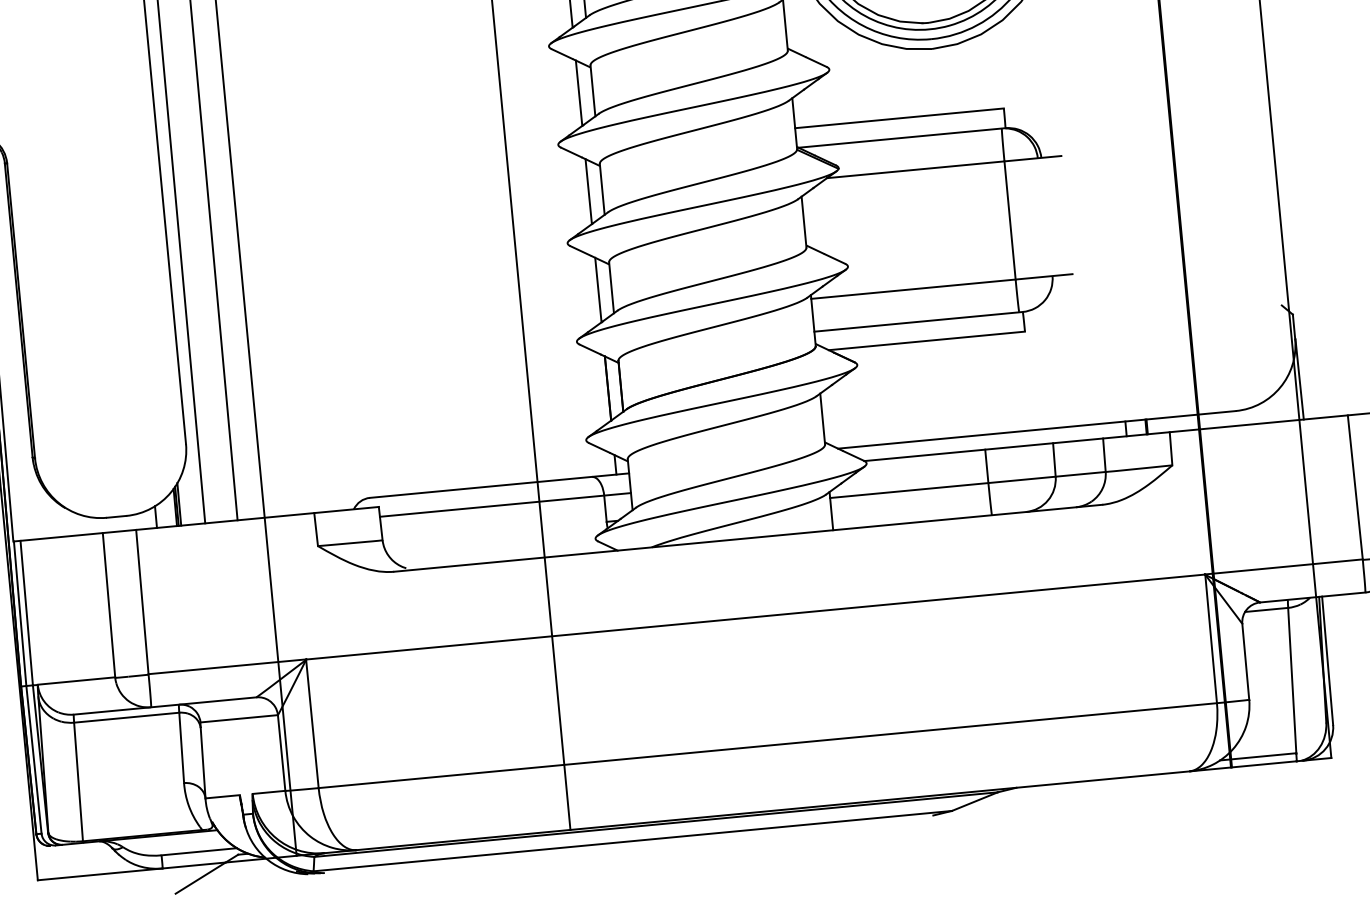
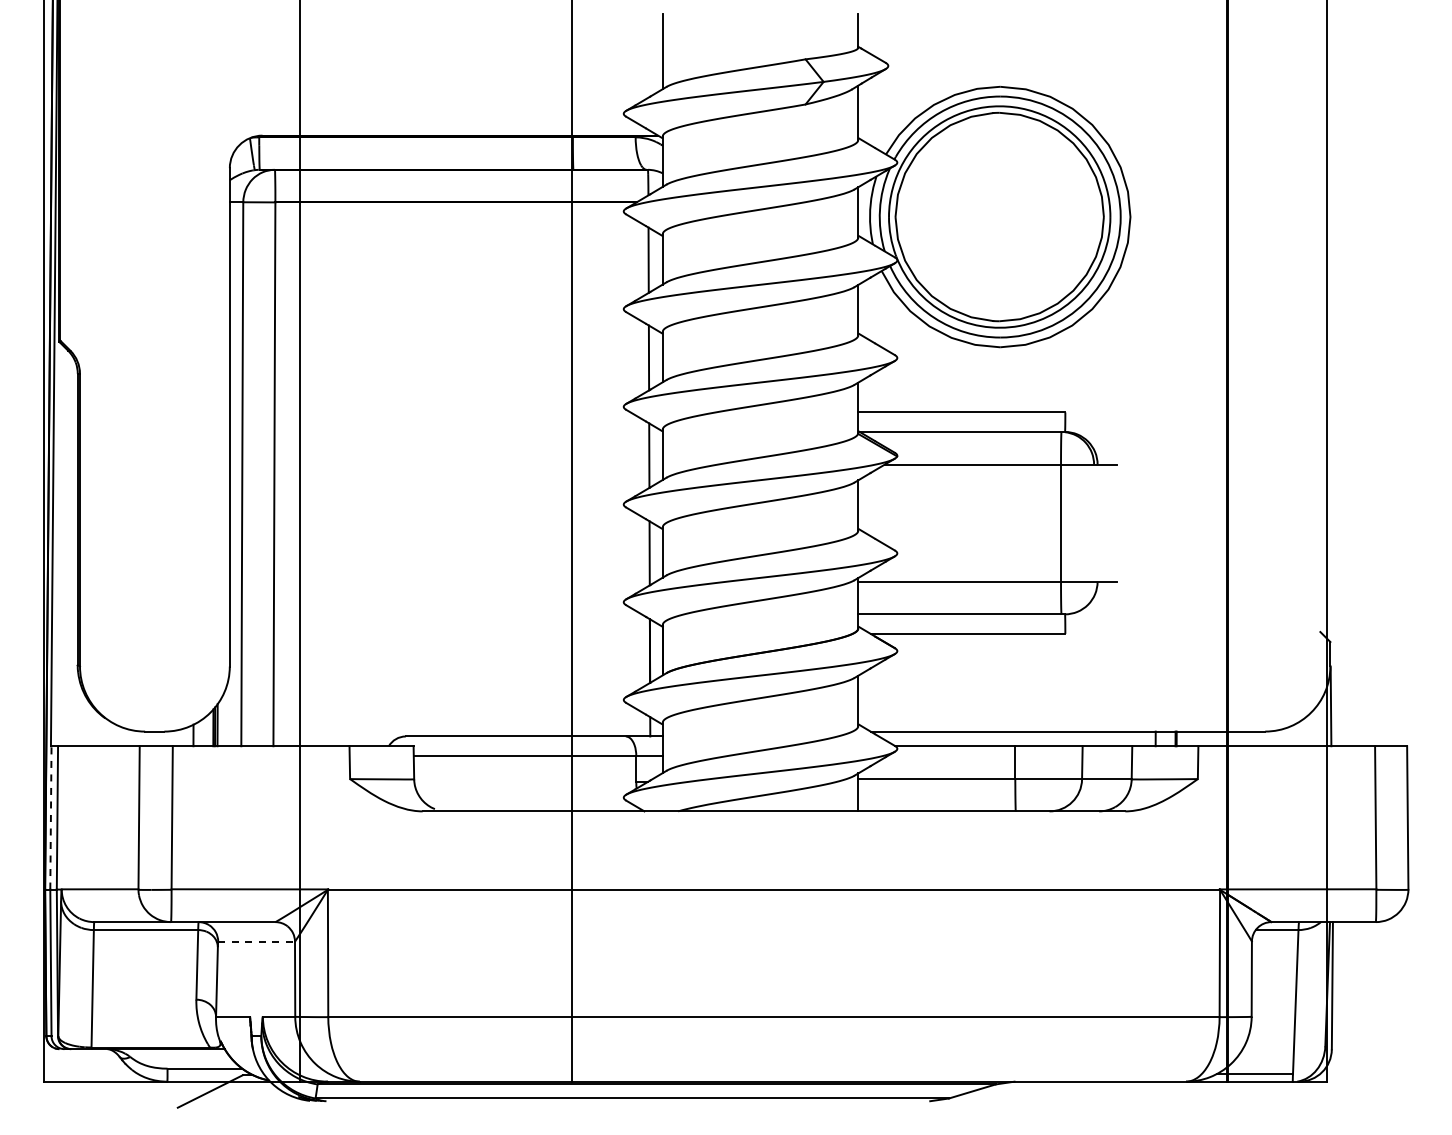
line: (19, 613) -> (50, 817), solid -> dashed
line: (240, 718) -> (257, 941), solid -> dashed

